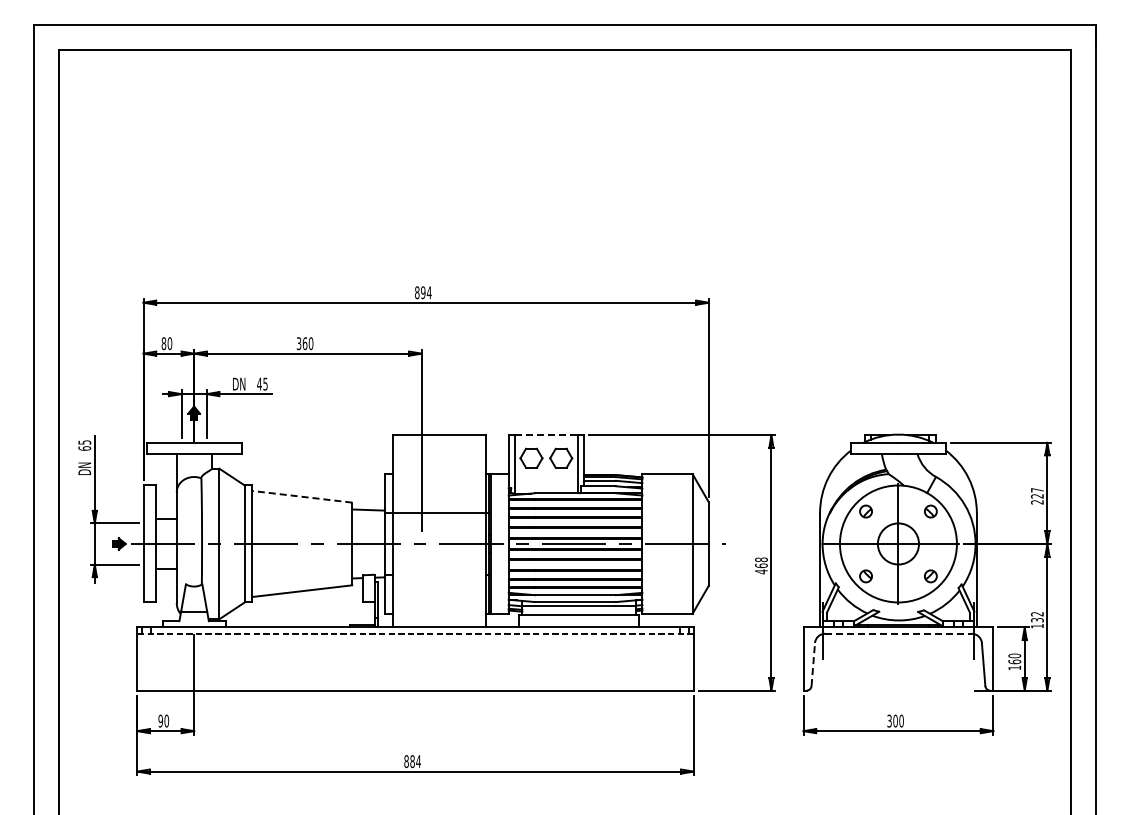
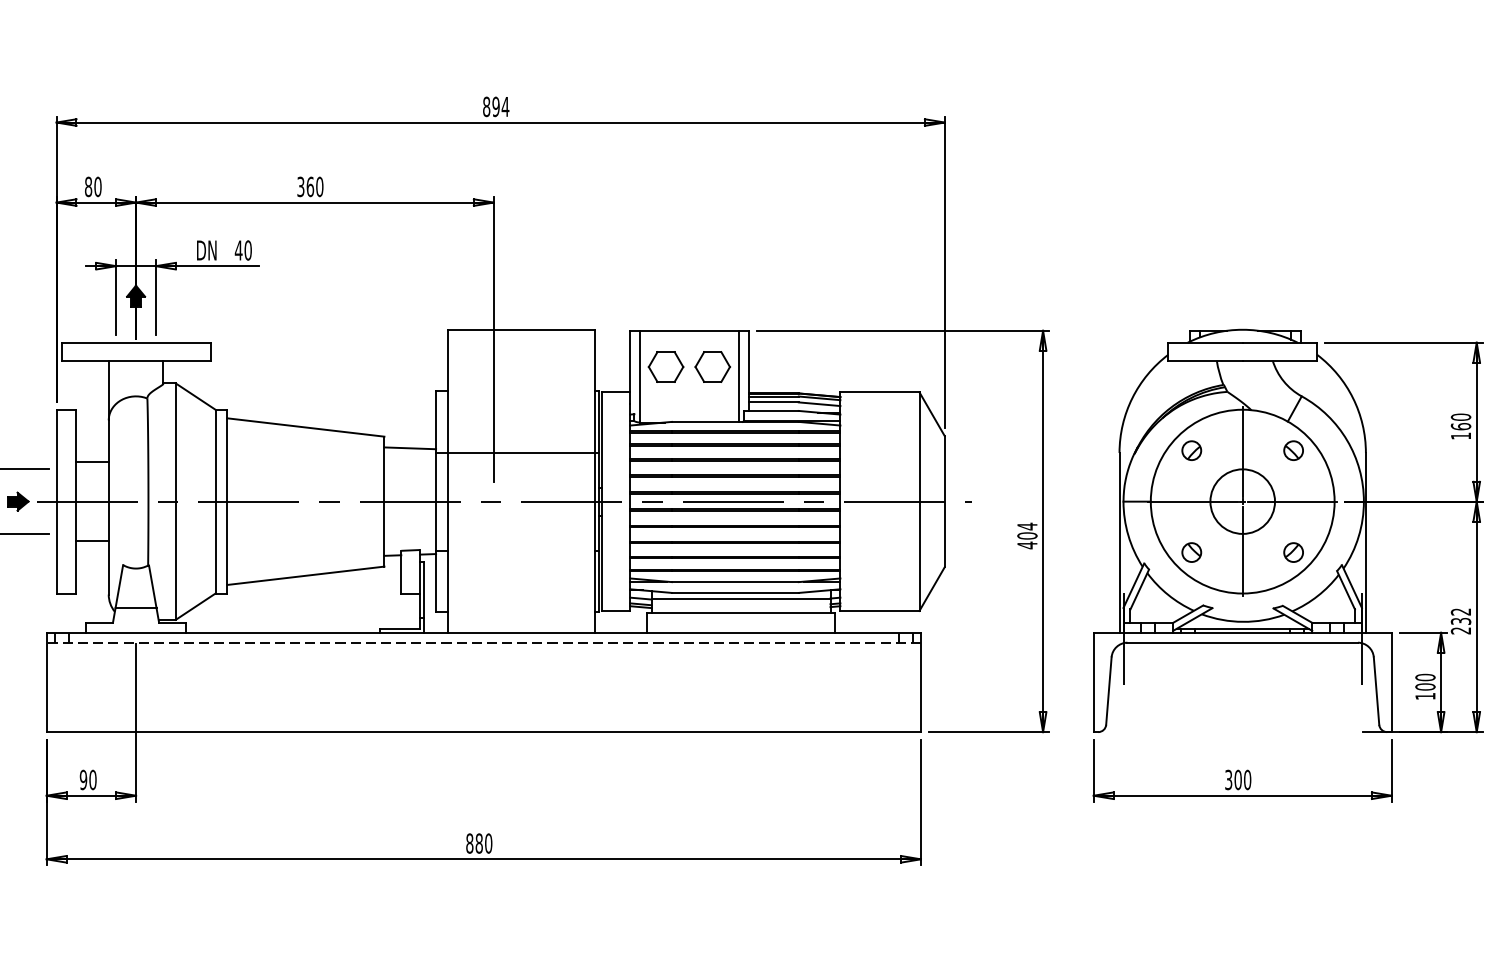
text: (265, 383) -> (248, 249), 45 -> 40
line: (546, 435) -> (689, 331), dashed -> solid
line: (301, 496) -> (304, 427), dashed -> solid
text: (1037, 496) -> (1461, 427), 227 -> 160
text: (761, 562) -> (1027, 530), 468 -> 404
text: (1037, 626) -> (1461, 631), 132 -> 232
line: (898, 633) -> (1242, 642), dashed -> solid
text: (1014, 661) -> (1425, 686), 160 -> 100
line: (813, 664) -> (1109, 691), dashed -> solid
text: (418, 761) -> (488, 843), 884 -> 880

